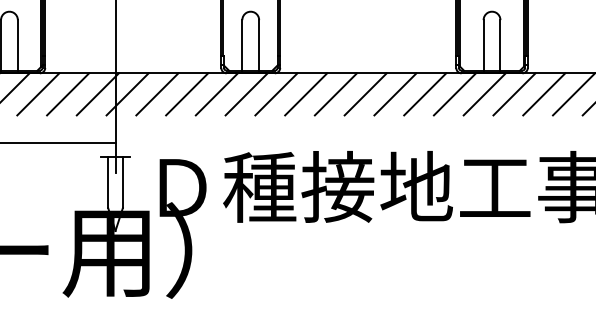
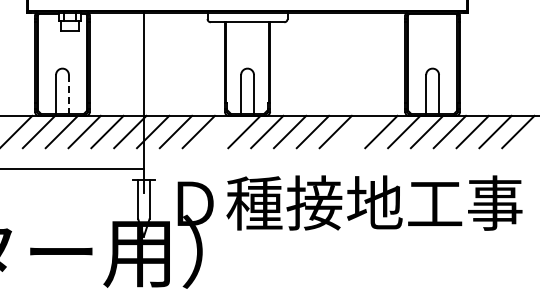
line: (17, 45) -> (68, 94), solid -> dashed
line: (216, 93) -> (221, 131), removed
line: (395, 93) -> (358, 131), removed

